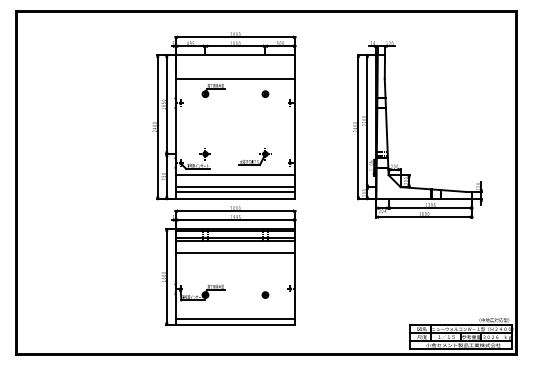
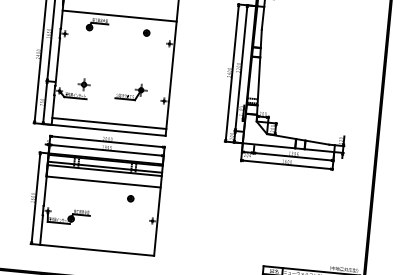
line: (235, 175) -> (110, 107), removed
line: (235, 187) -> (109, 119), removed
part: (265, 294) -> (130, 198), moved
line: (235, 319) -> (97, 245), removed

